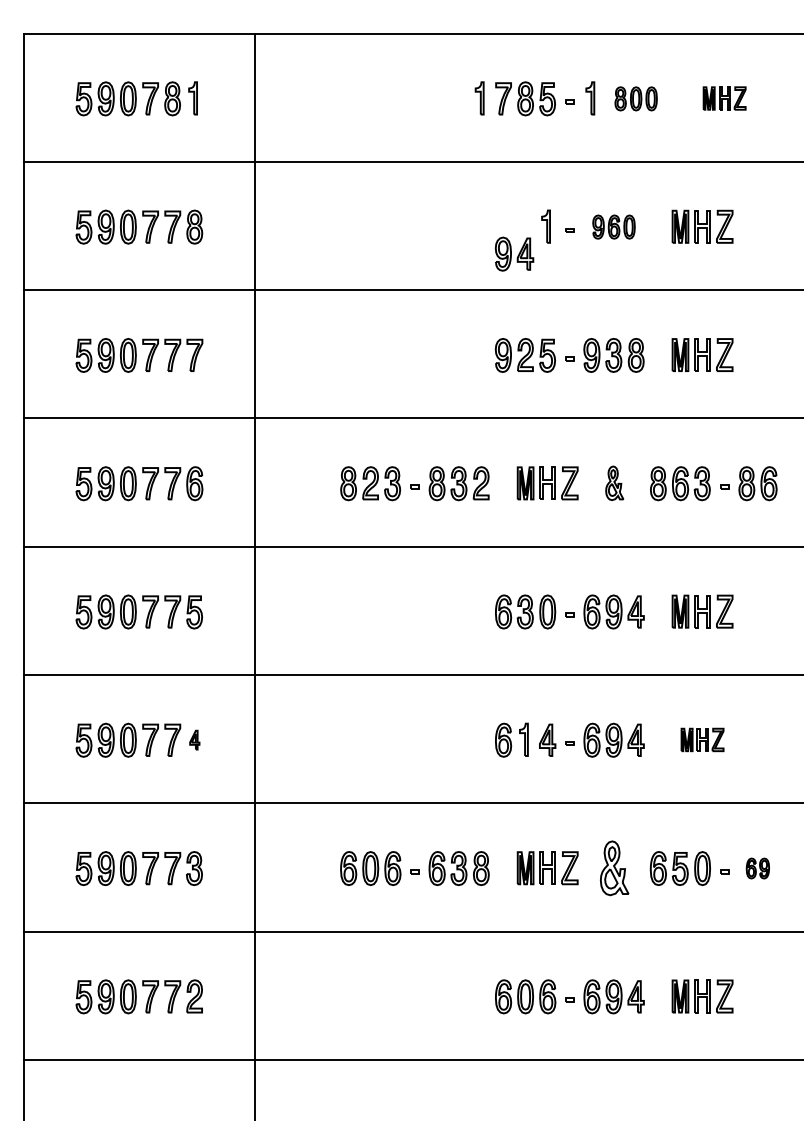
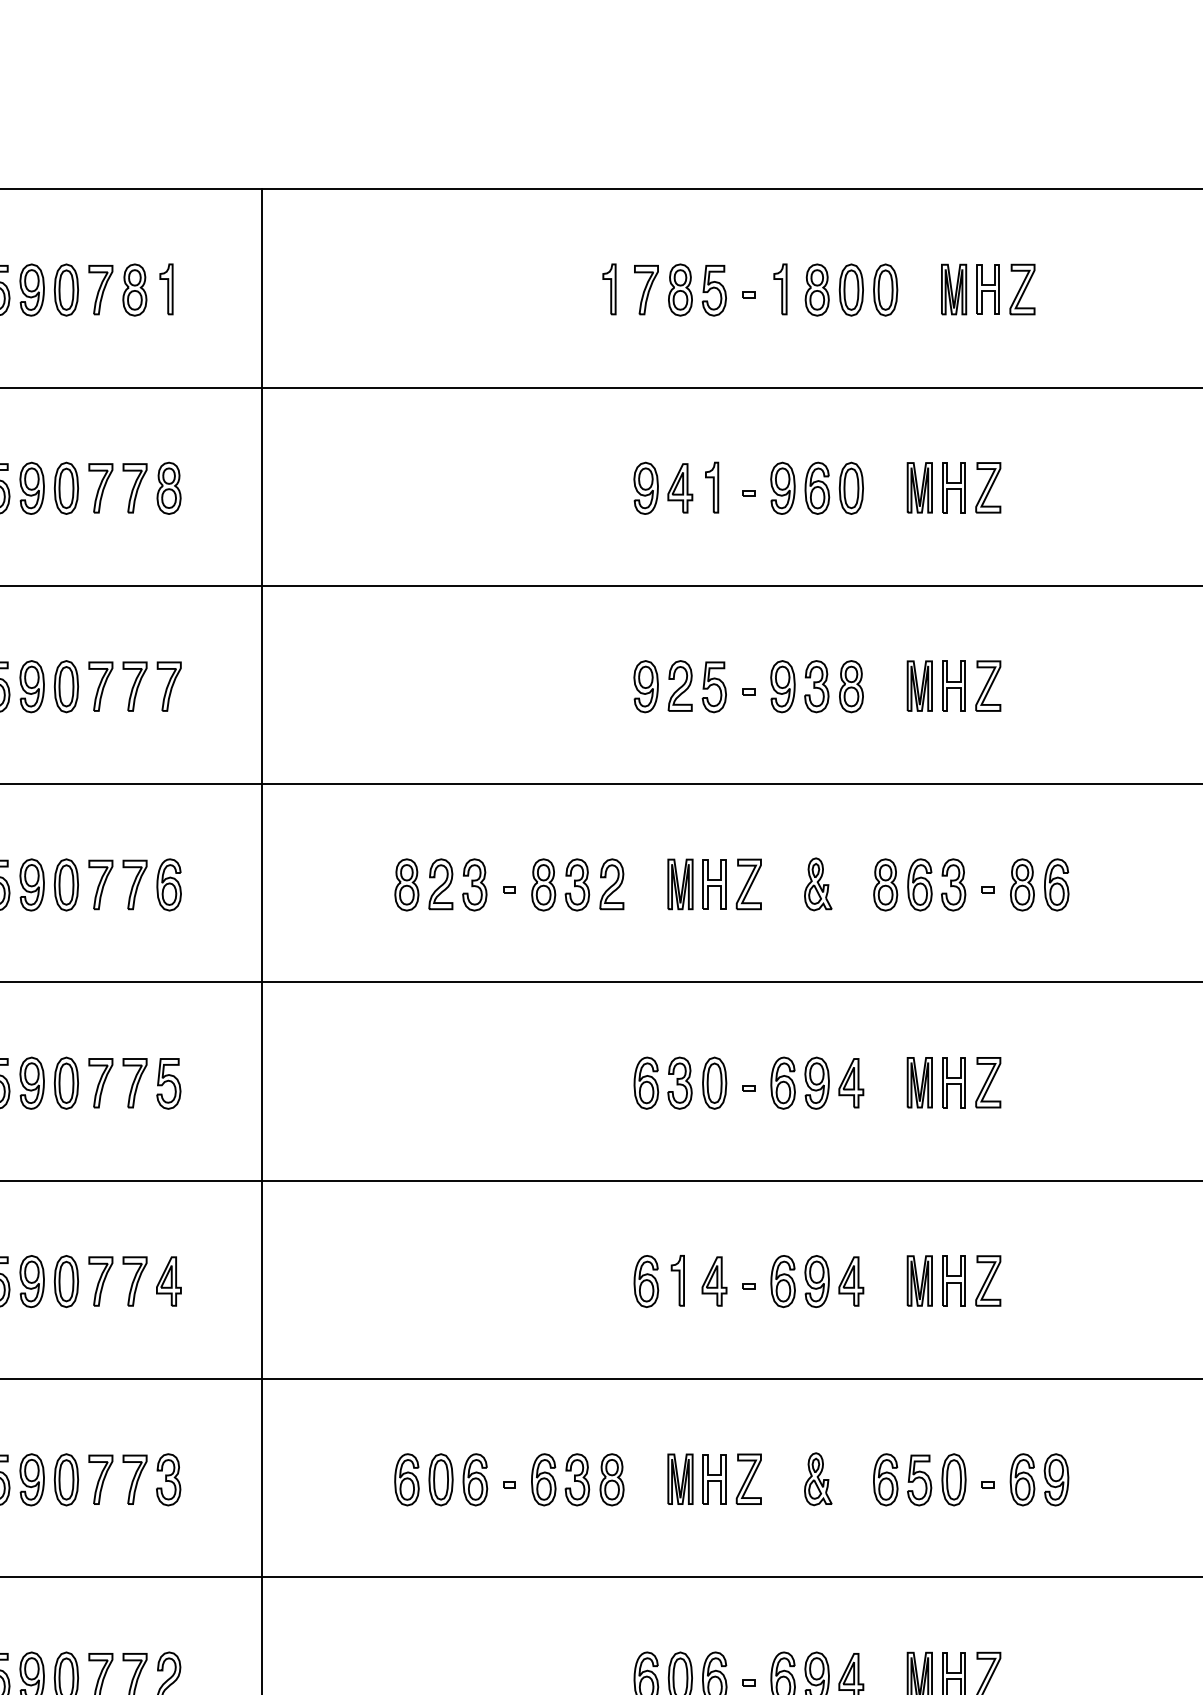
part: (635, 98) -> (850, 289), size x1.43
part: (724, 98) -> (987, 289), size x1.43
part: (613, 226) -> (816, 487), size x1.43
part: (514, 253) -> (663, 487), moved
part: (194, 739) -> (168, 1280), size x1.67
part: (702, 739) -> (953, 1280), size x1.43
part: (614, 867) -> (817, 1478), size x0.62
part: (757, 868) -> (1038, 1479), size x1.67

